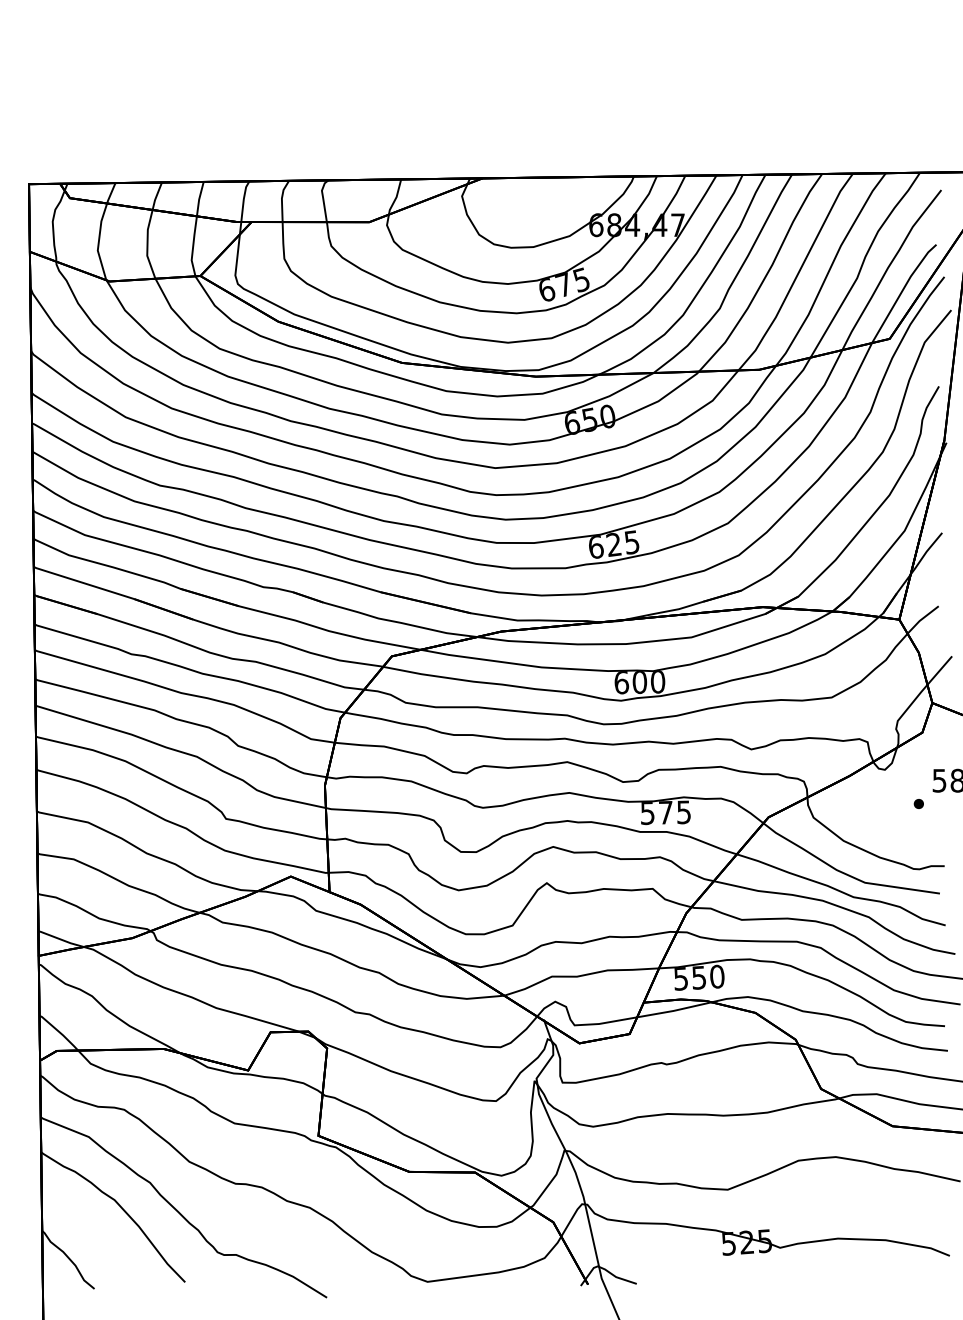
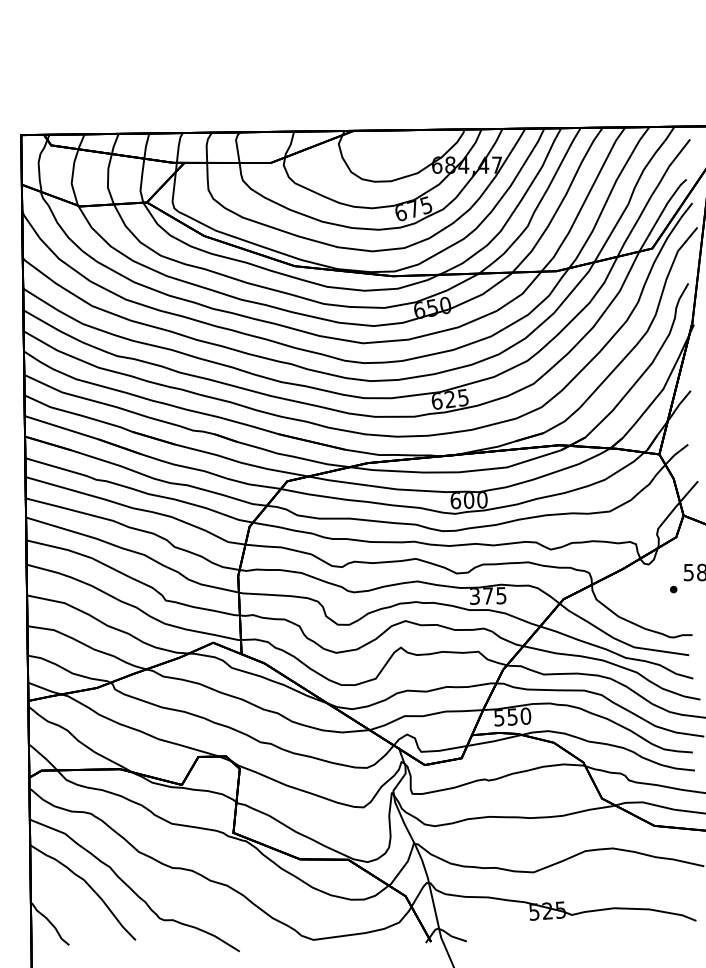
text: (647, 813) -> (474, 596), 575 -> 375

